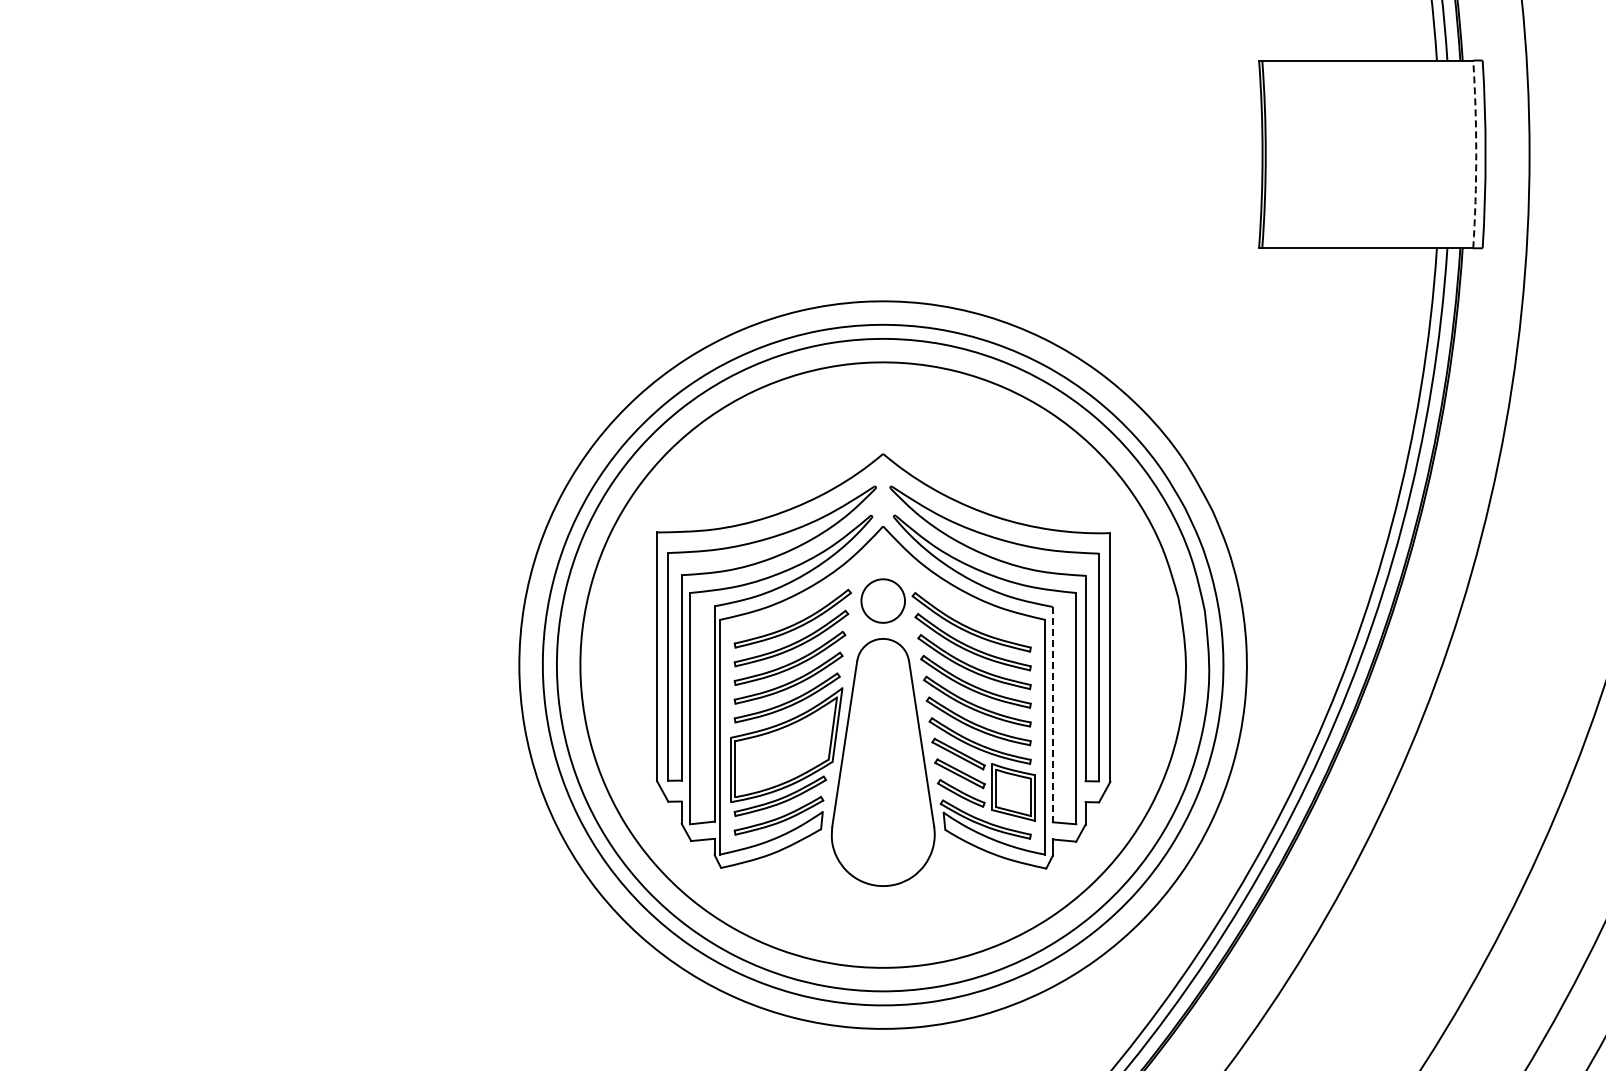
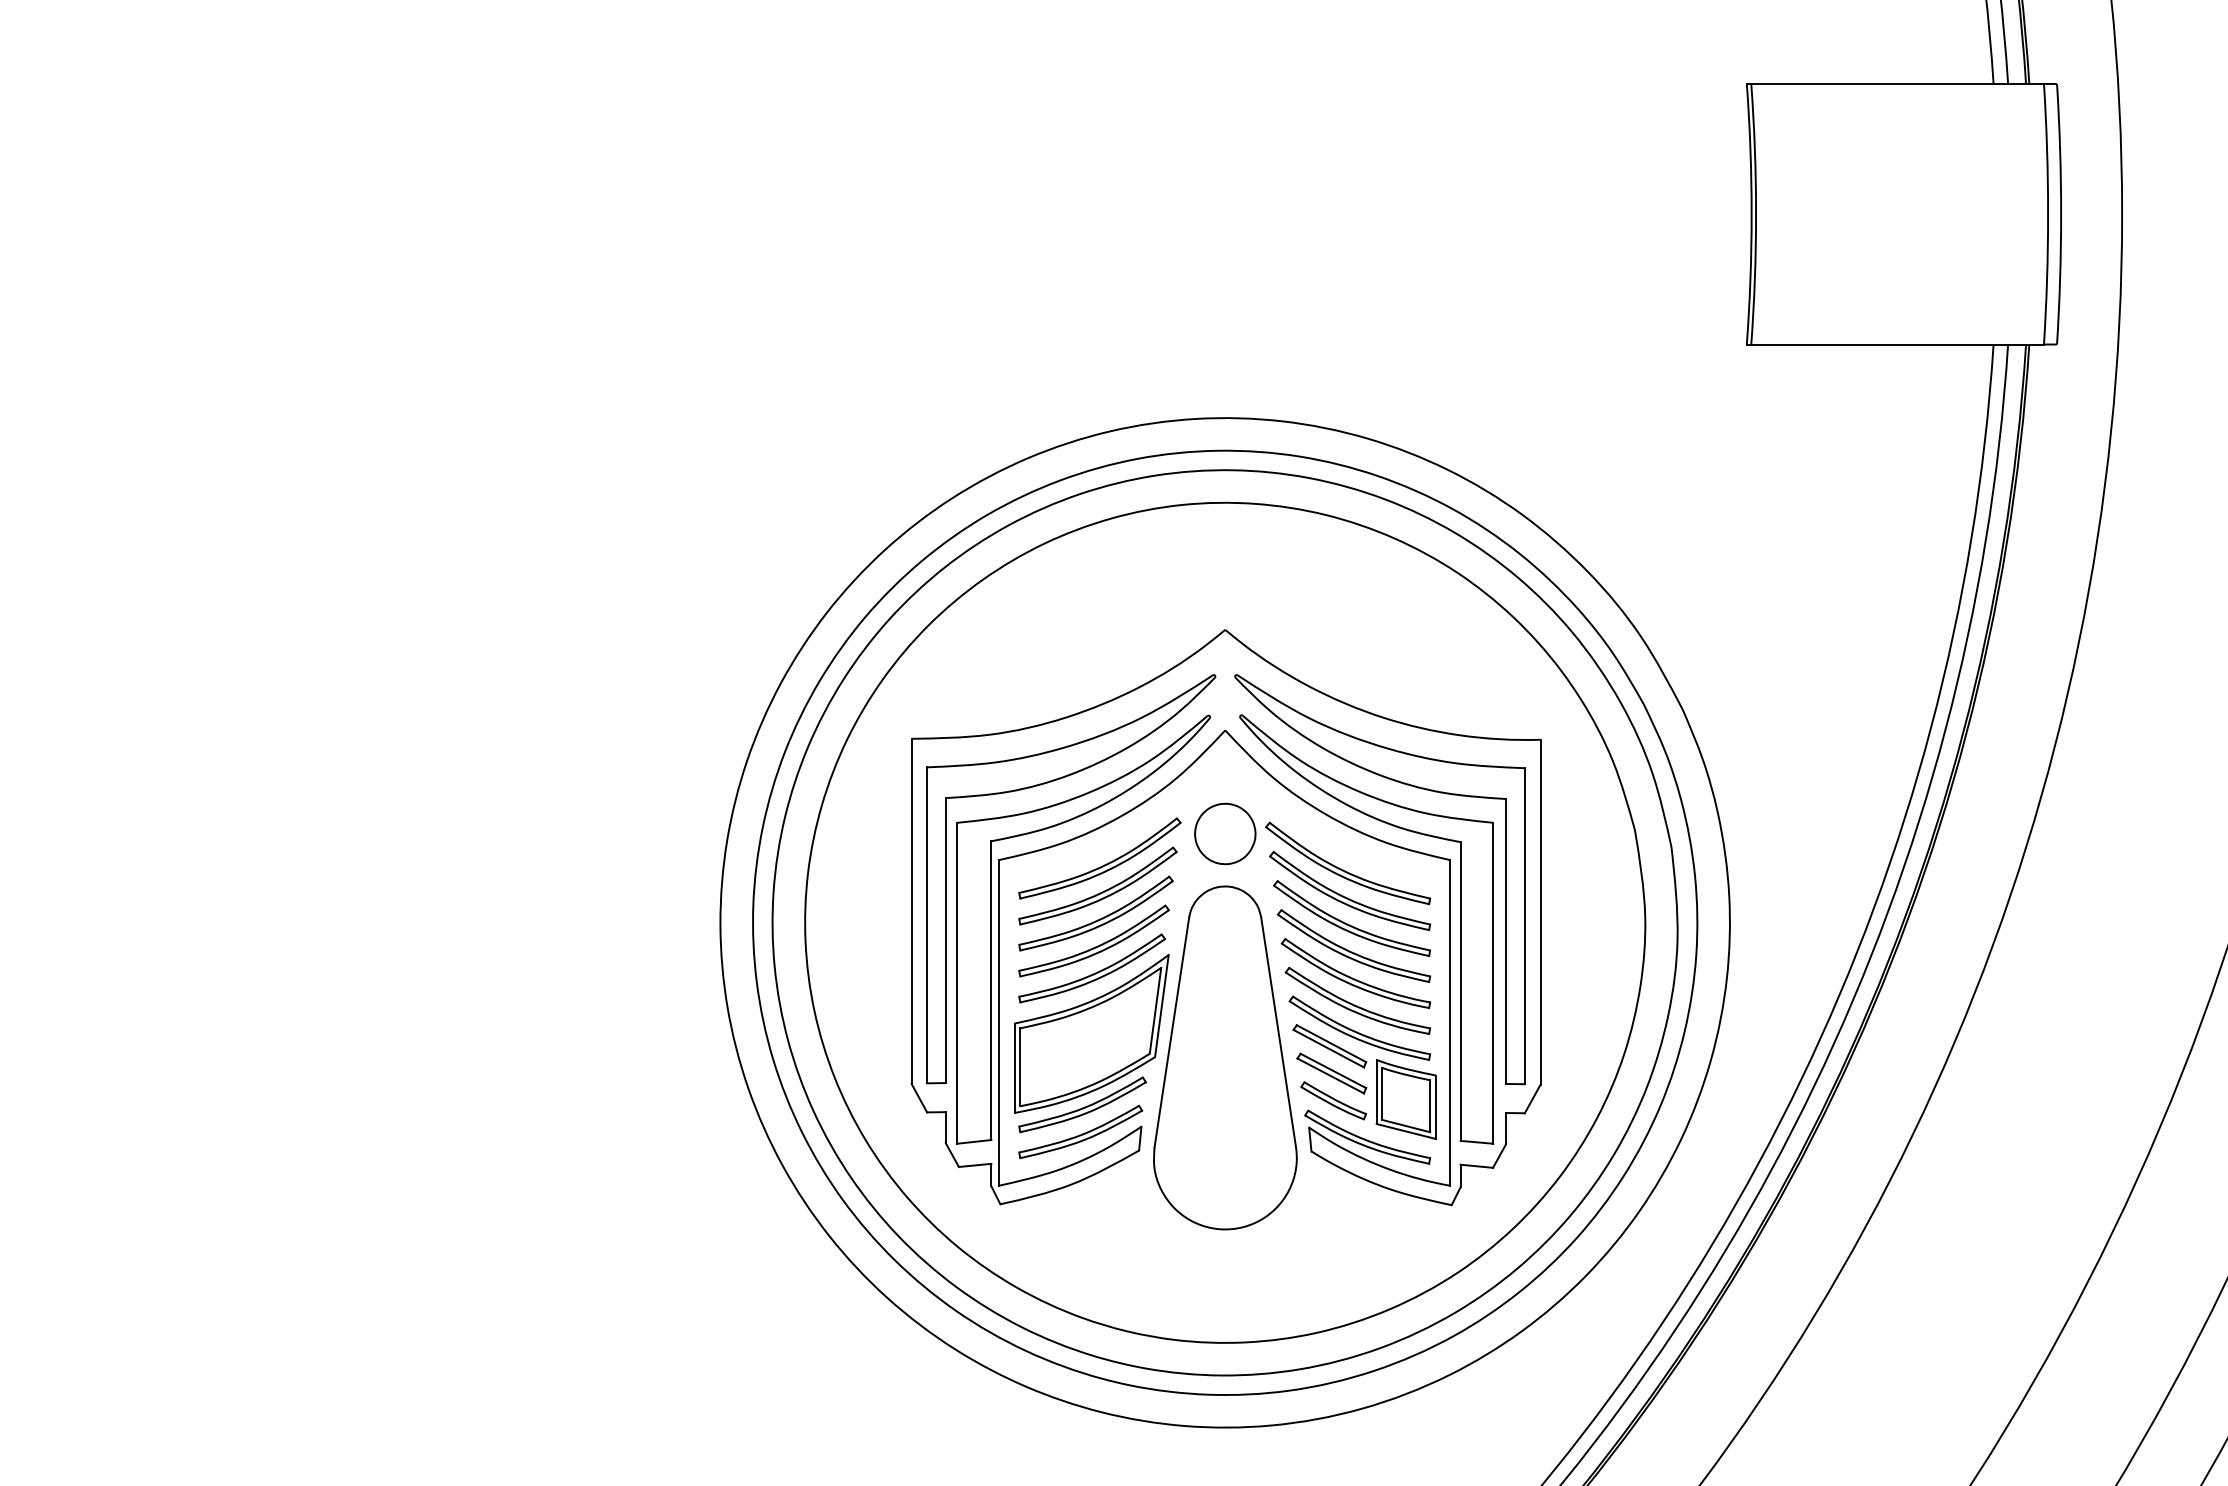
arc: (1476, 154) -> (2048, 214), dashed -> solid
line: (1052, 714) -> (1460, 991), dashed -> solid

